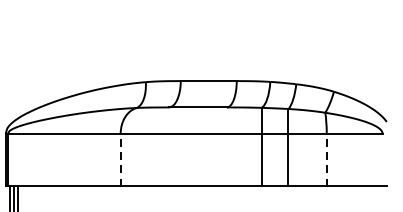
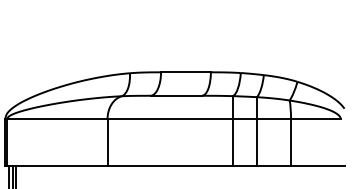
line: (120, 159) -> (107, 142), dashed -> solid
line: (327, 159) -> (291, 142), dashed -> solid

